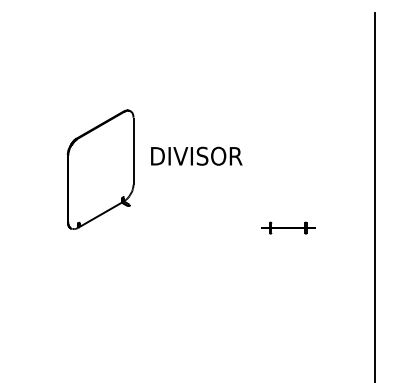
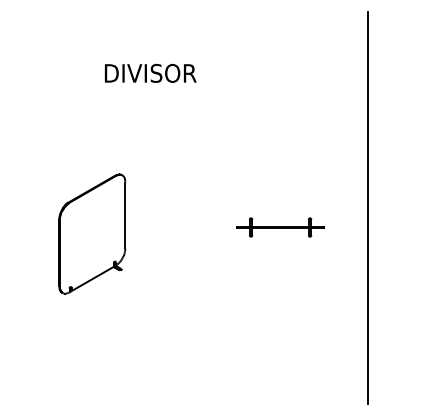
text: (196, 155) -> (150, 72), moved
part: (100, 169) -> (92, 233), moved
part: (288, 228) -> (280, 227), size x1.67

